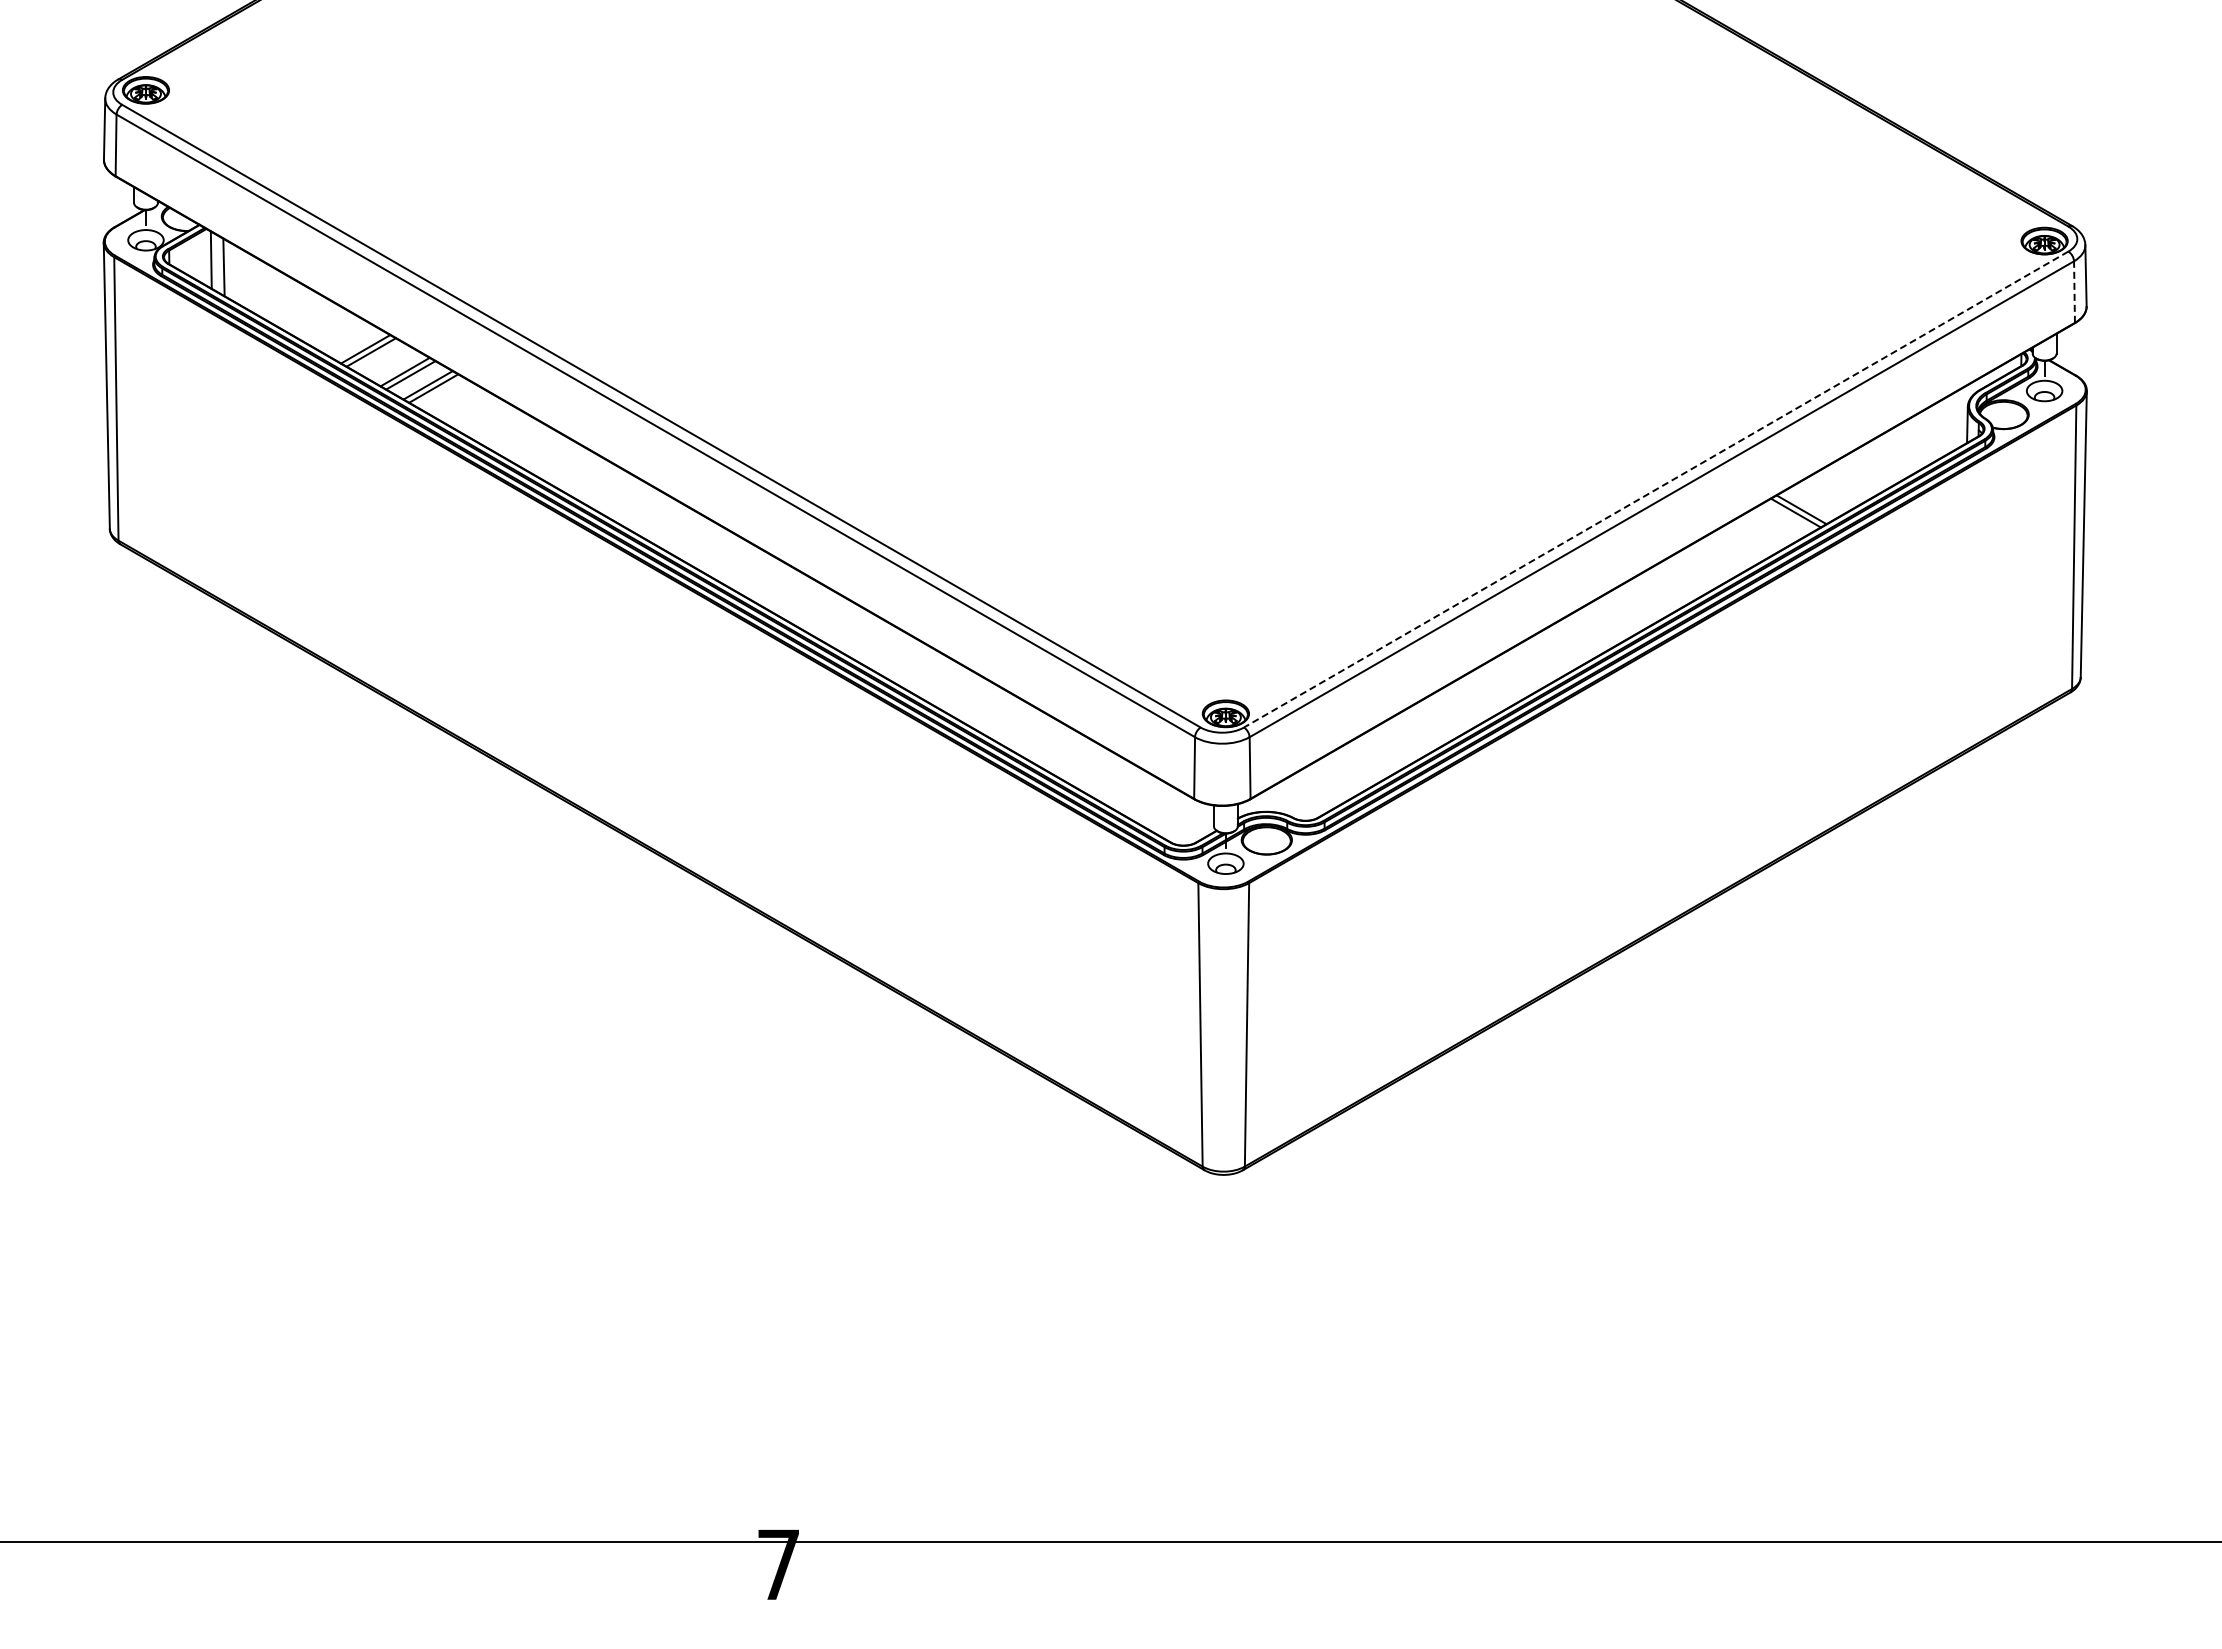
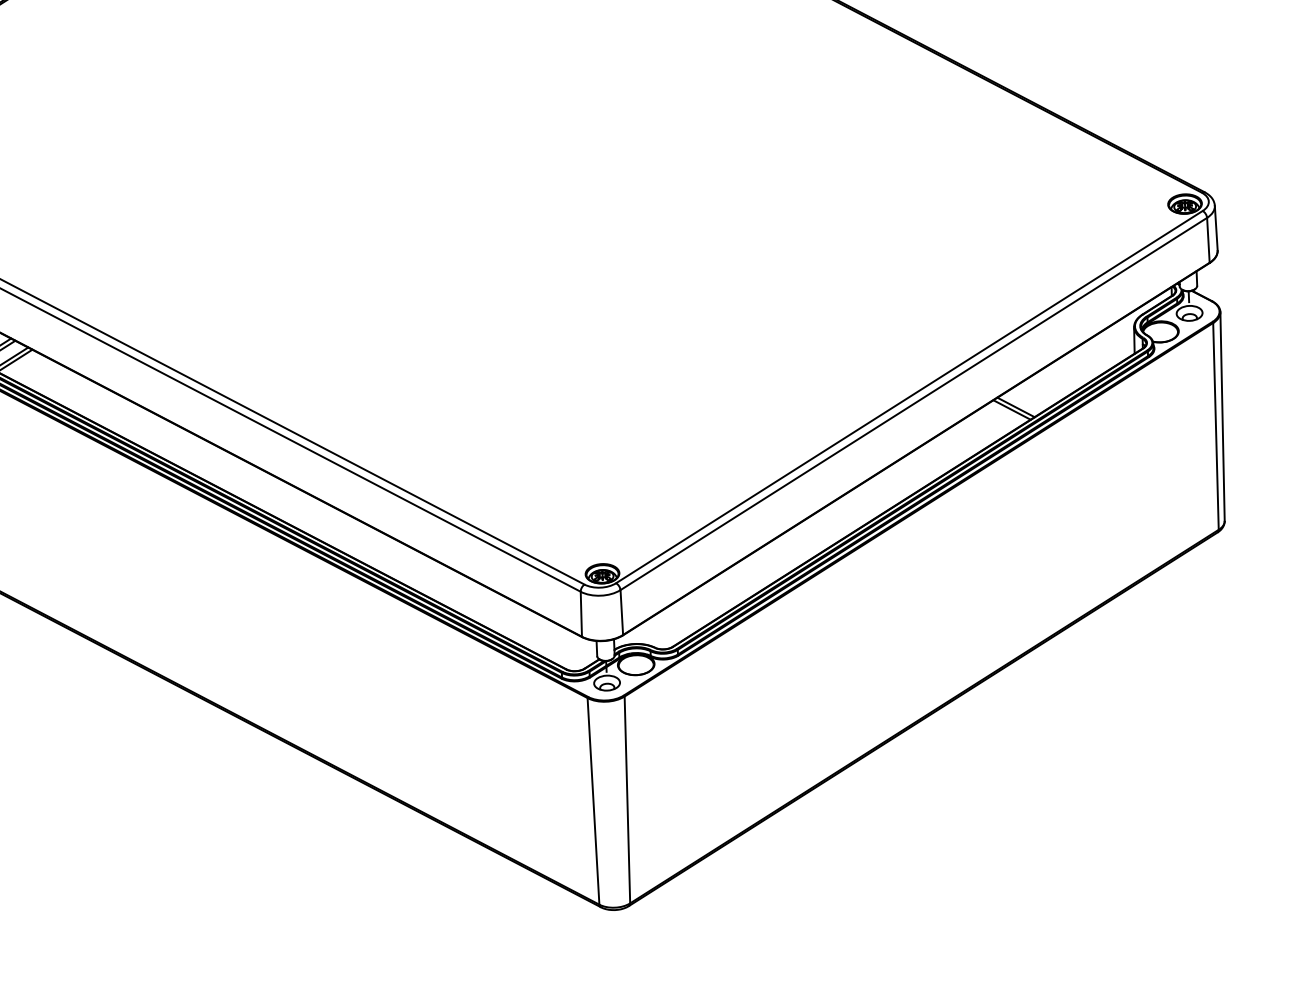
line: (2074, 292) -> (1208, 240), dashed -> solid
line: (1656, 489) -> (909, 397), dashed -> solid

